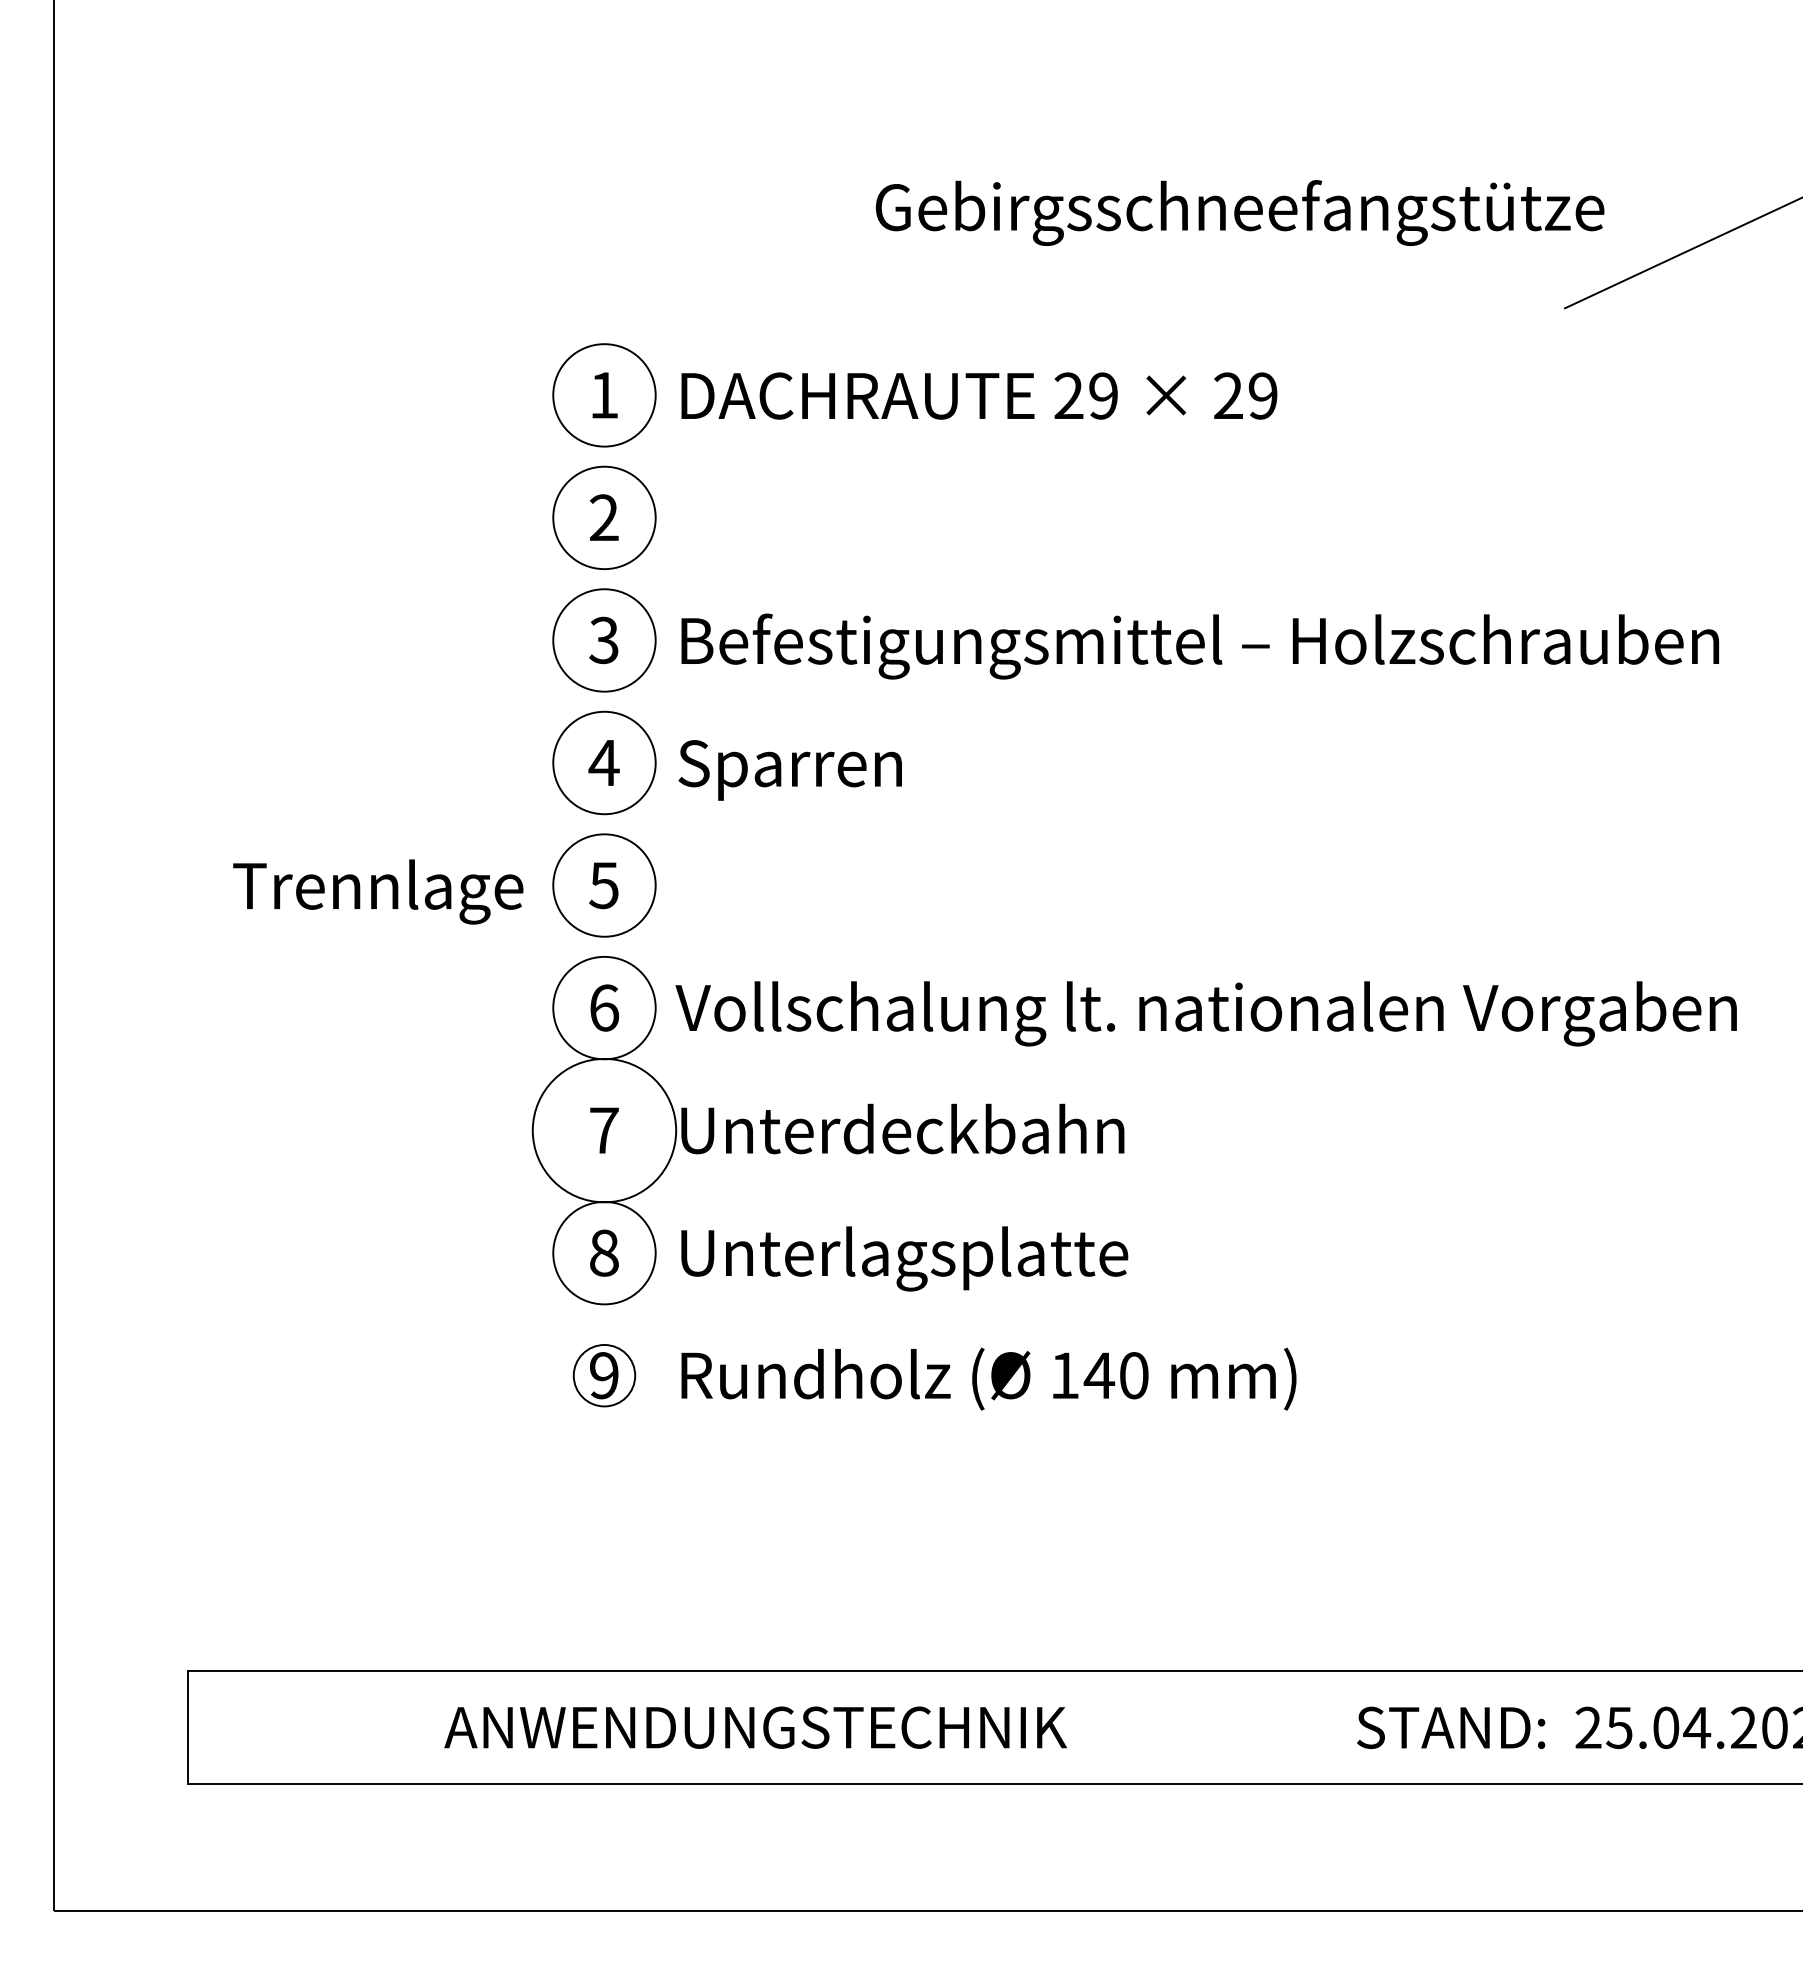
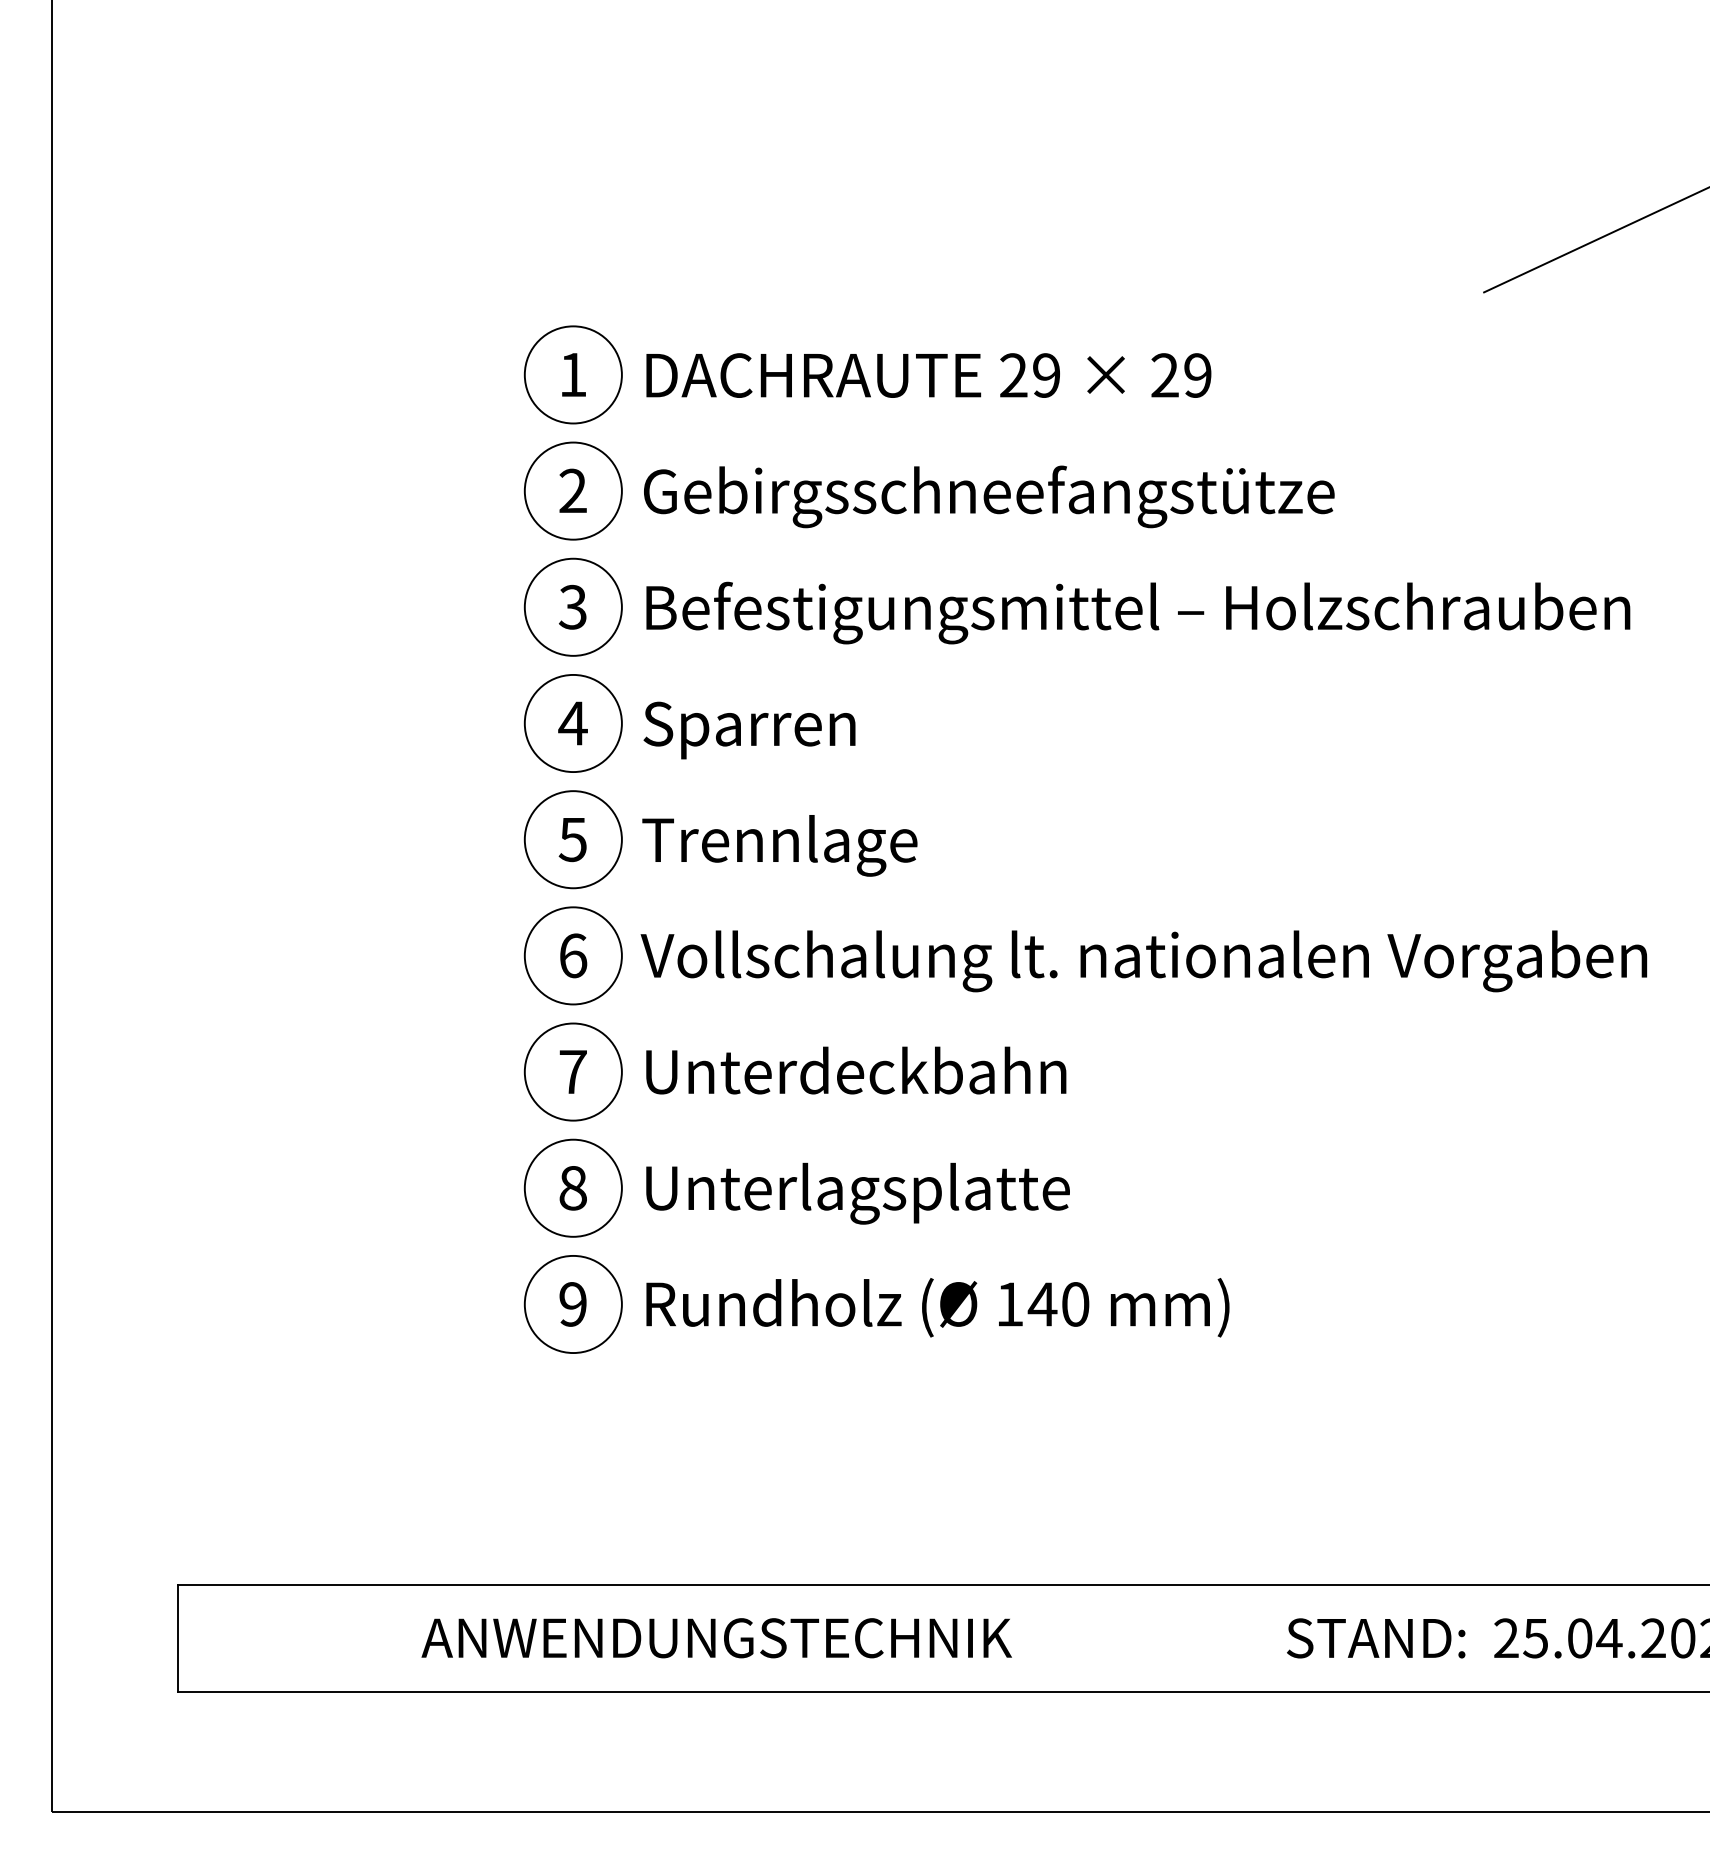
text: (1240, 212) -> (989, 496), moved
text: (378, 891) -> (780, 845), moved
circle: (604, 1130) -> (573, 1071), size x0.71
circle: (604, 1375) -> (573, 1304), size x1.67

